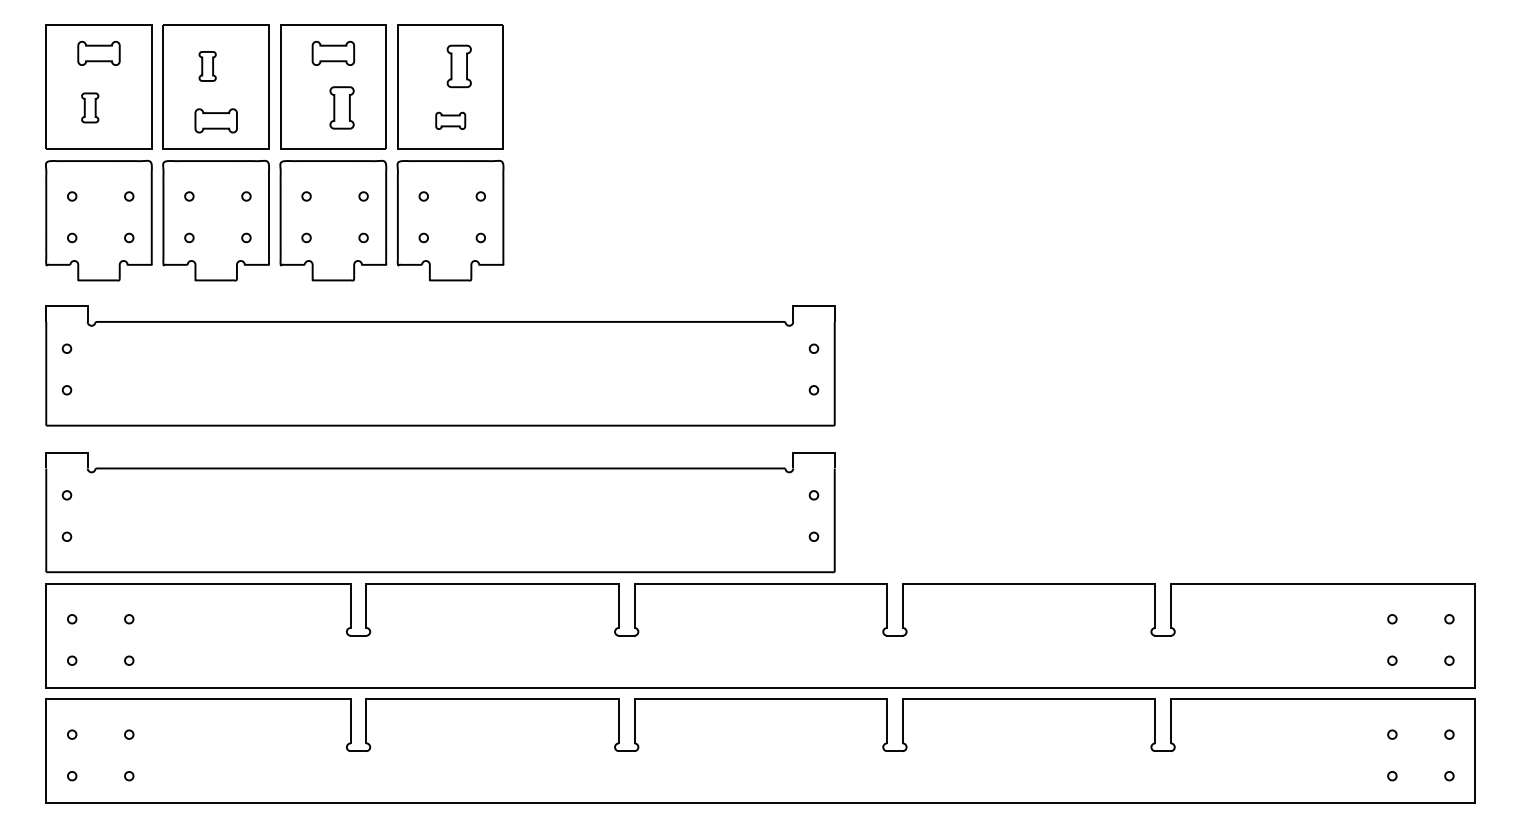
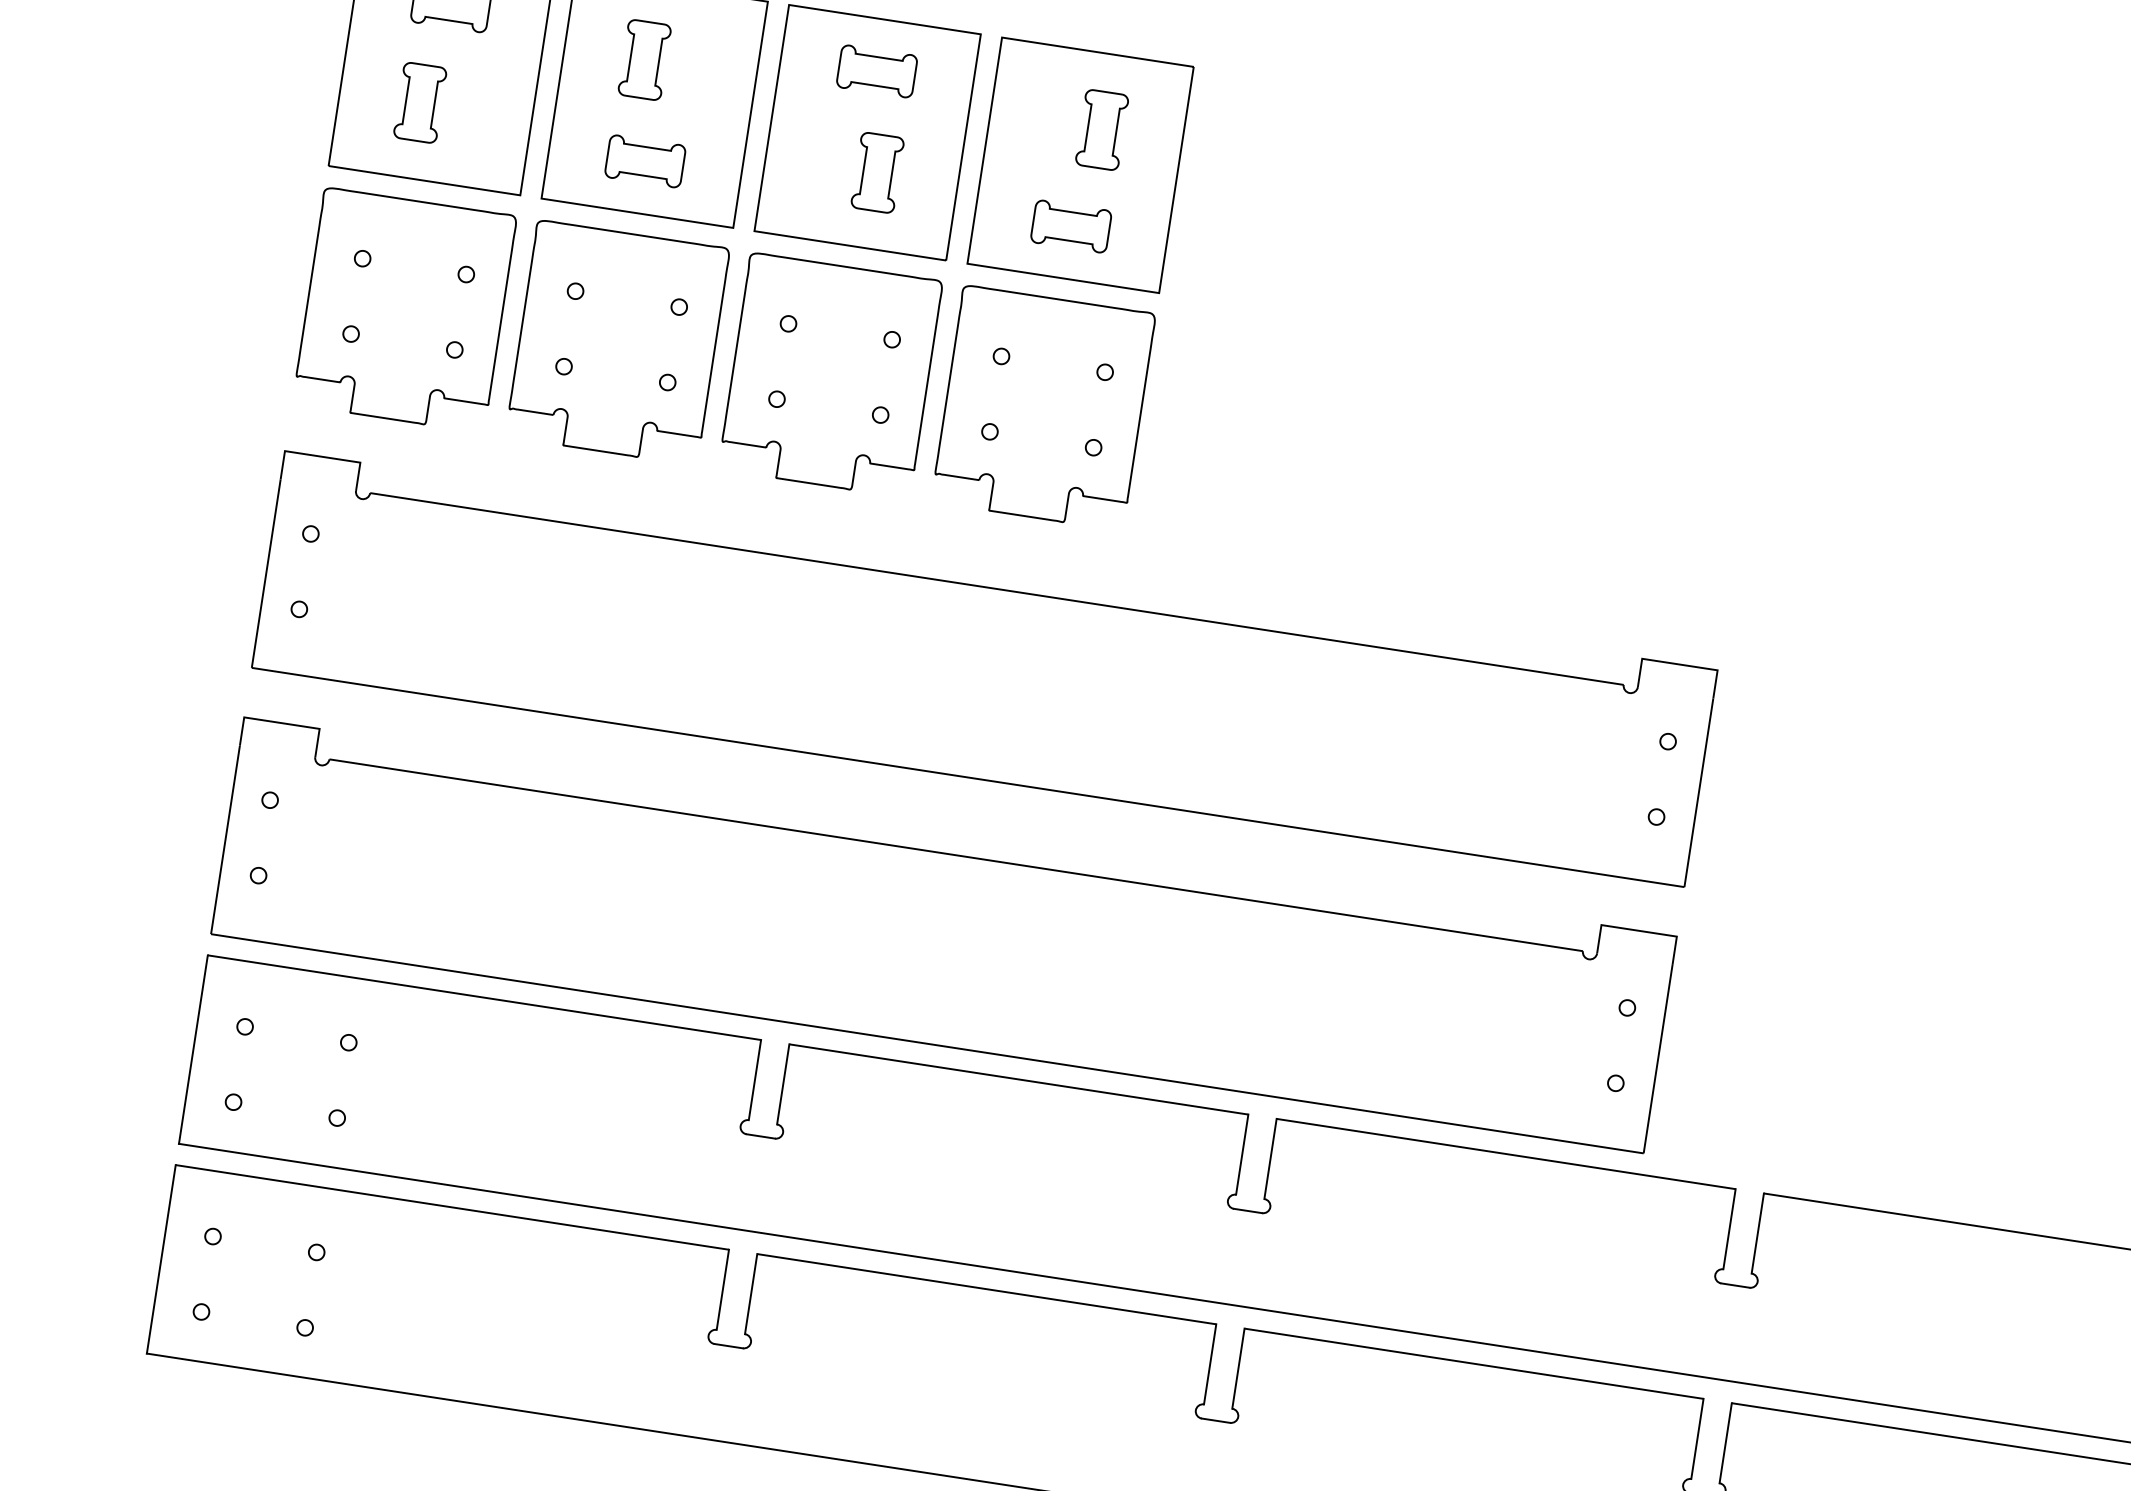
part: (207, 66) -> (644, 60), size x1.43
part: (89, 107) -> (418, 101), size x1.43
part: (450, 120) -> (1071, 225), size x1.43

